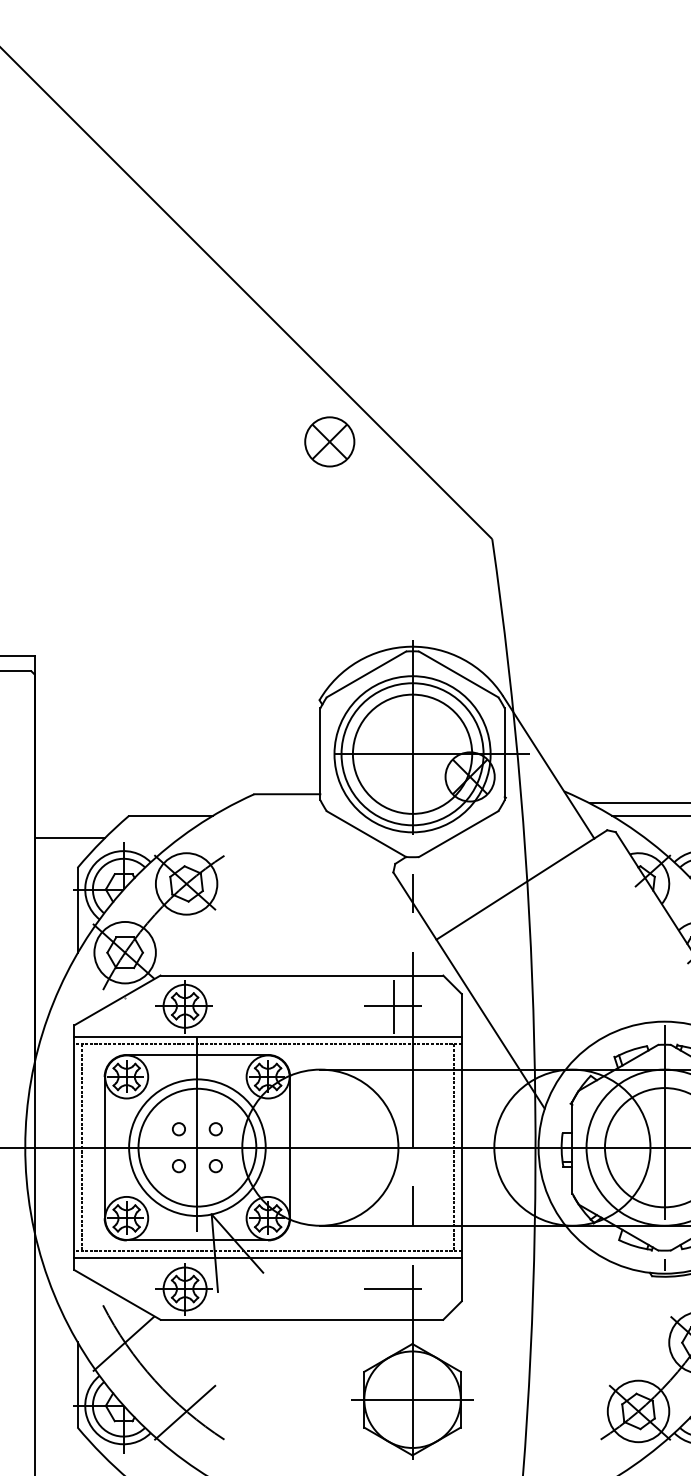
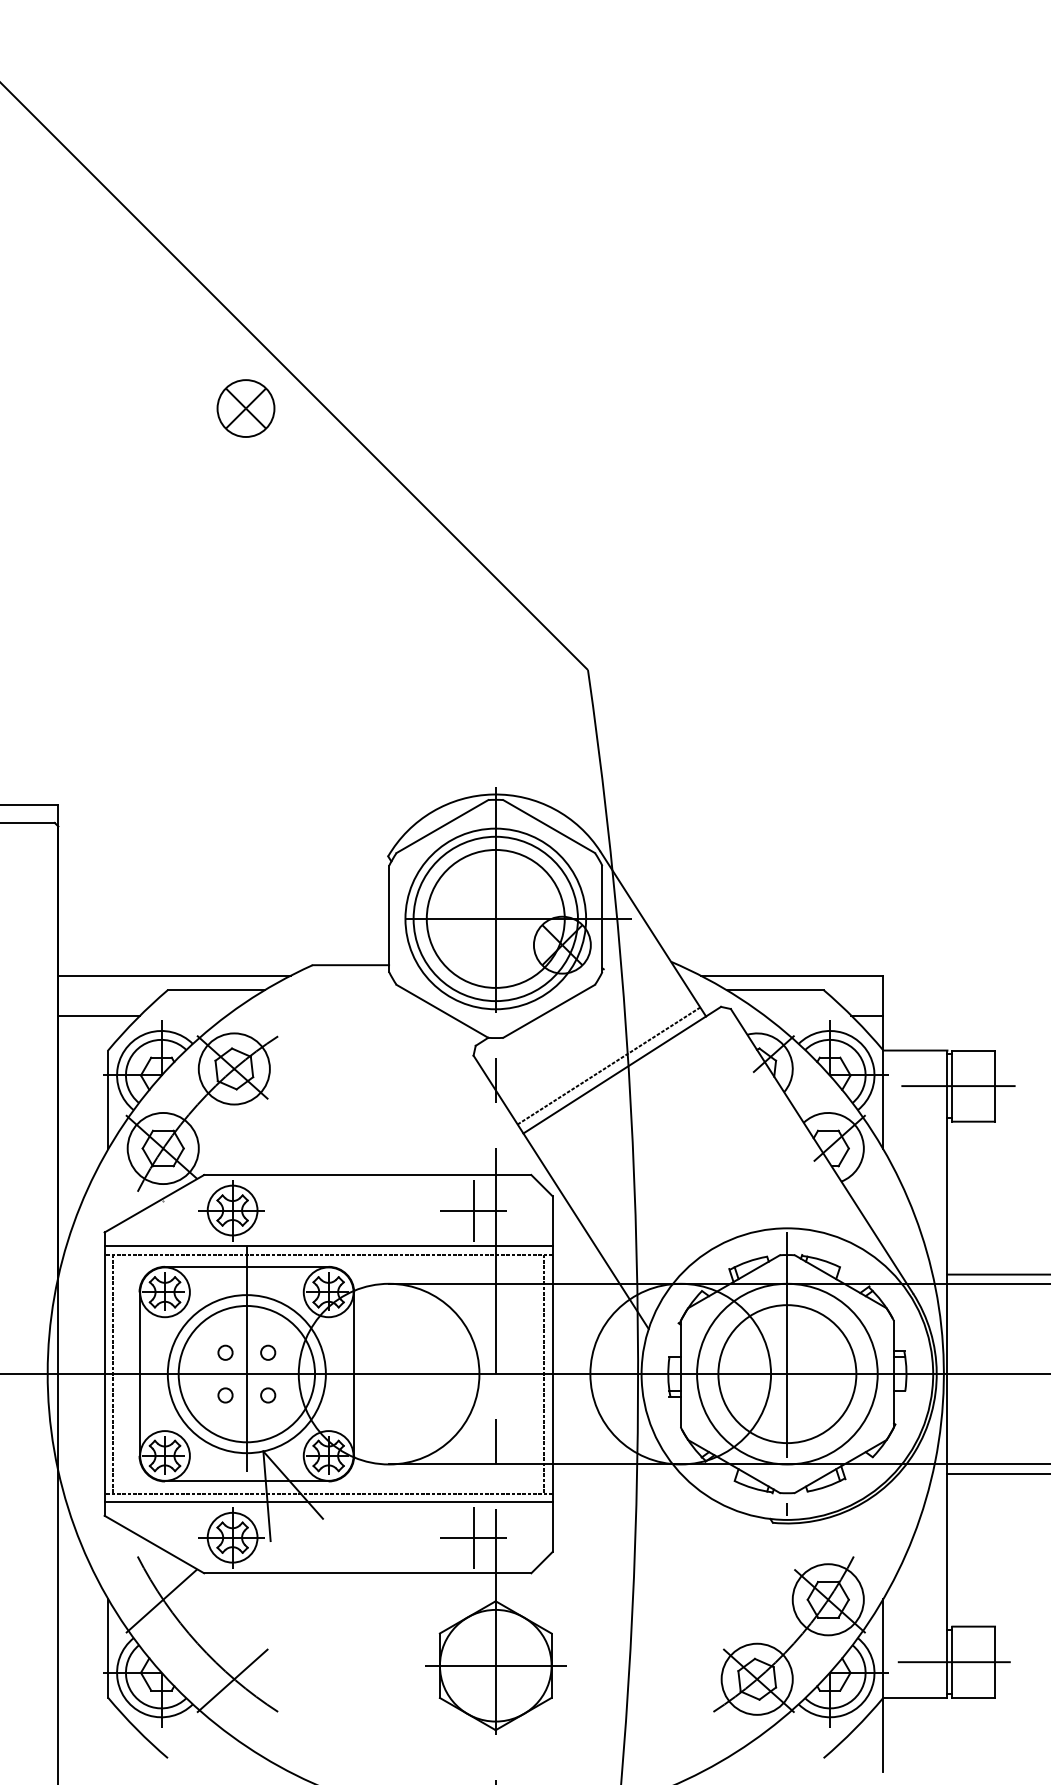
part: (329, 441) -> (245, 408), moved
line: (134, 803) -> (174, 975), added
line: (509, 880) -> (608, 1065), added
line: (394, 1289) -> (474, 1538), added

